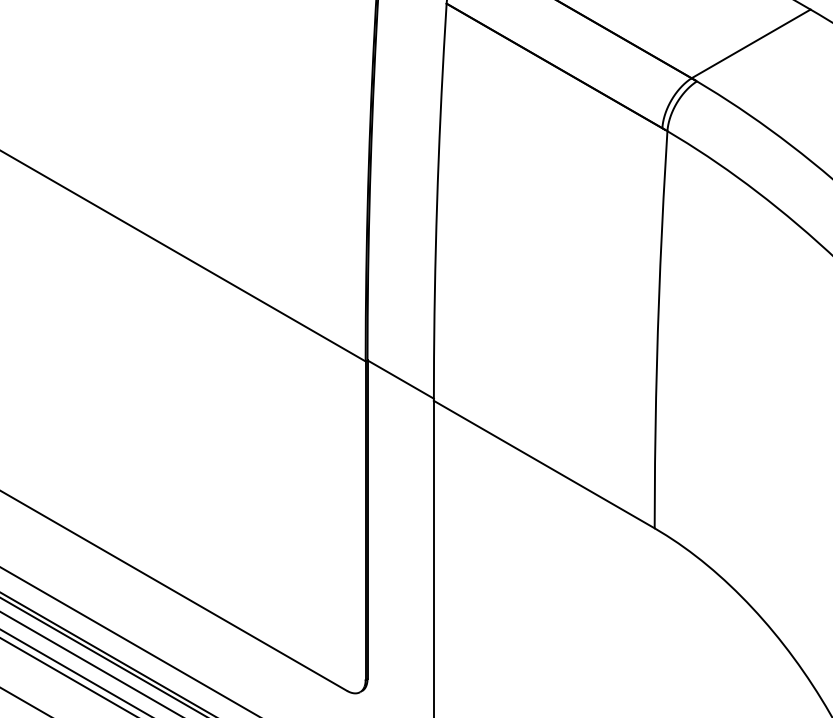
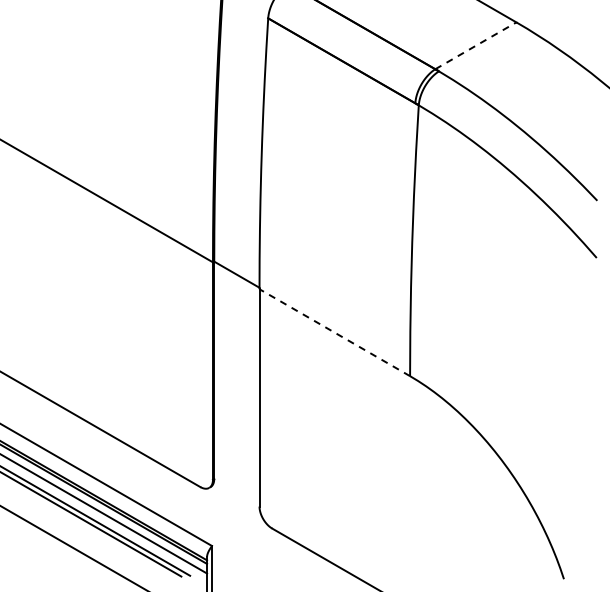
line: (750, 43) -> (475, 45), solid -> dashed
line: (543, 464) -> (334, 332), solid -> dashed

